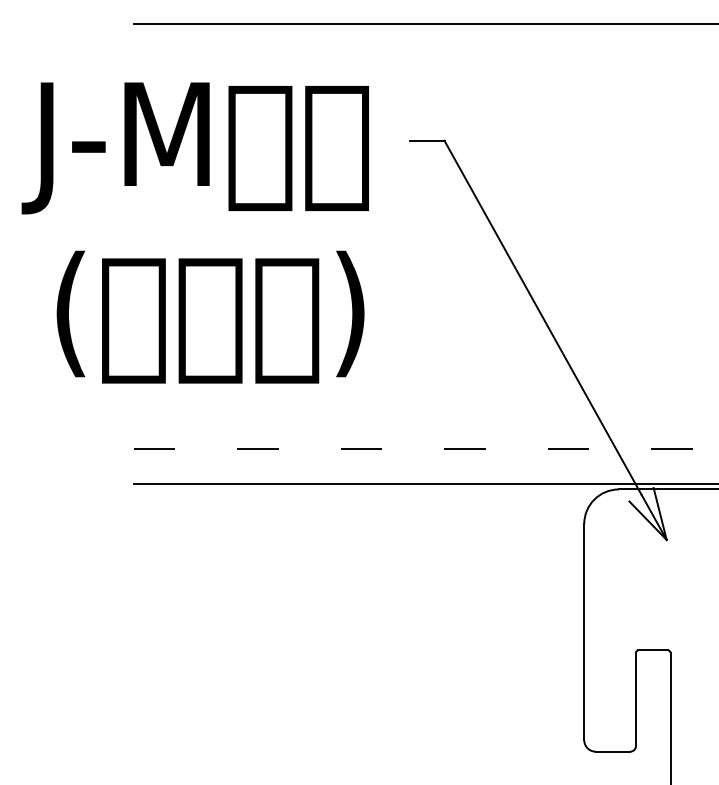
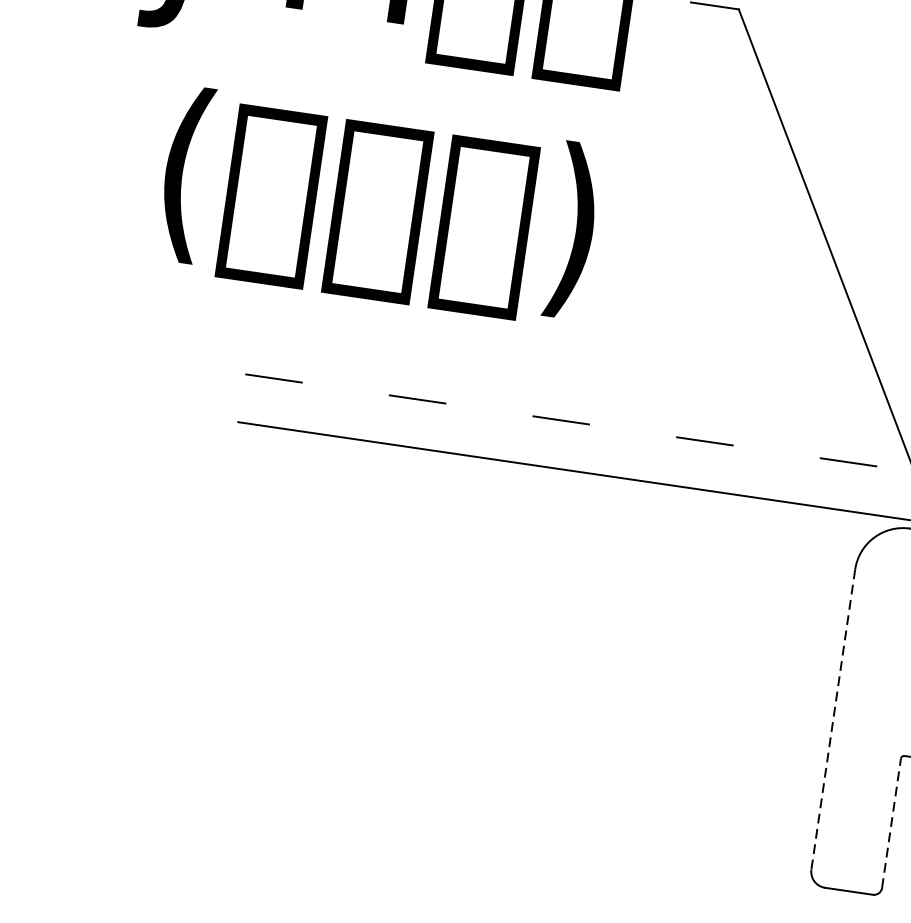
line: (584, 632) -> (833, 720), solid -> dashed
line: (636, 699) -> (892, 823), solid -> dashed

